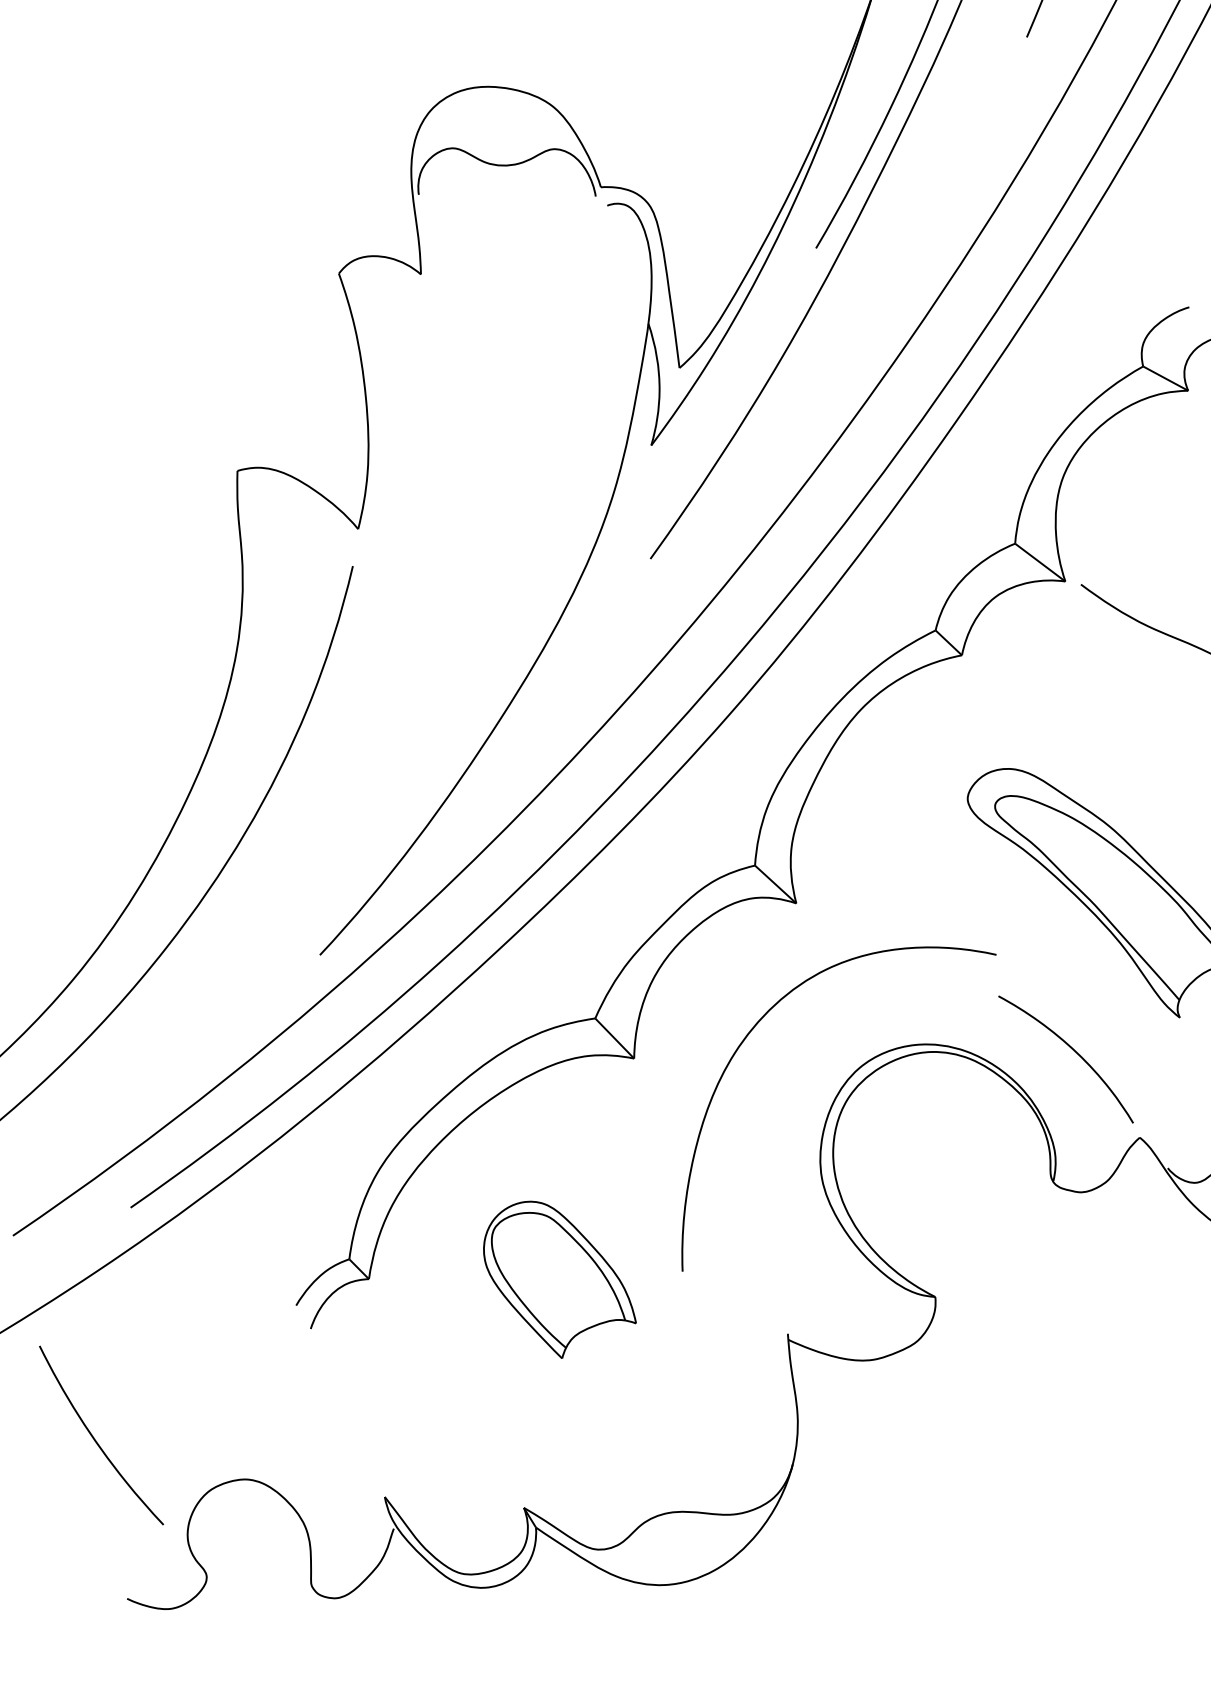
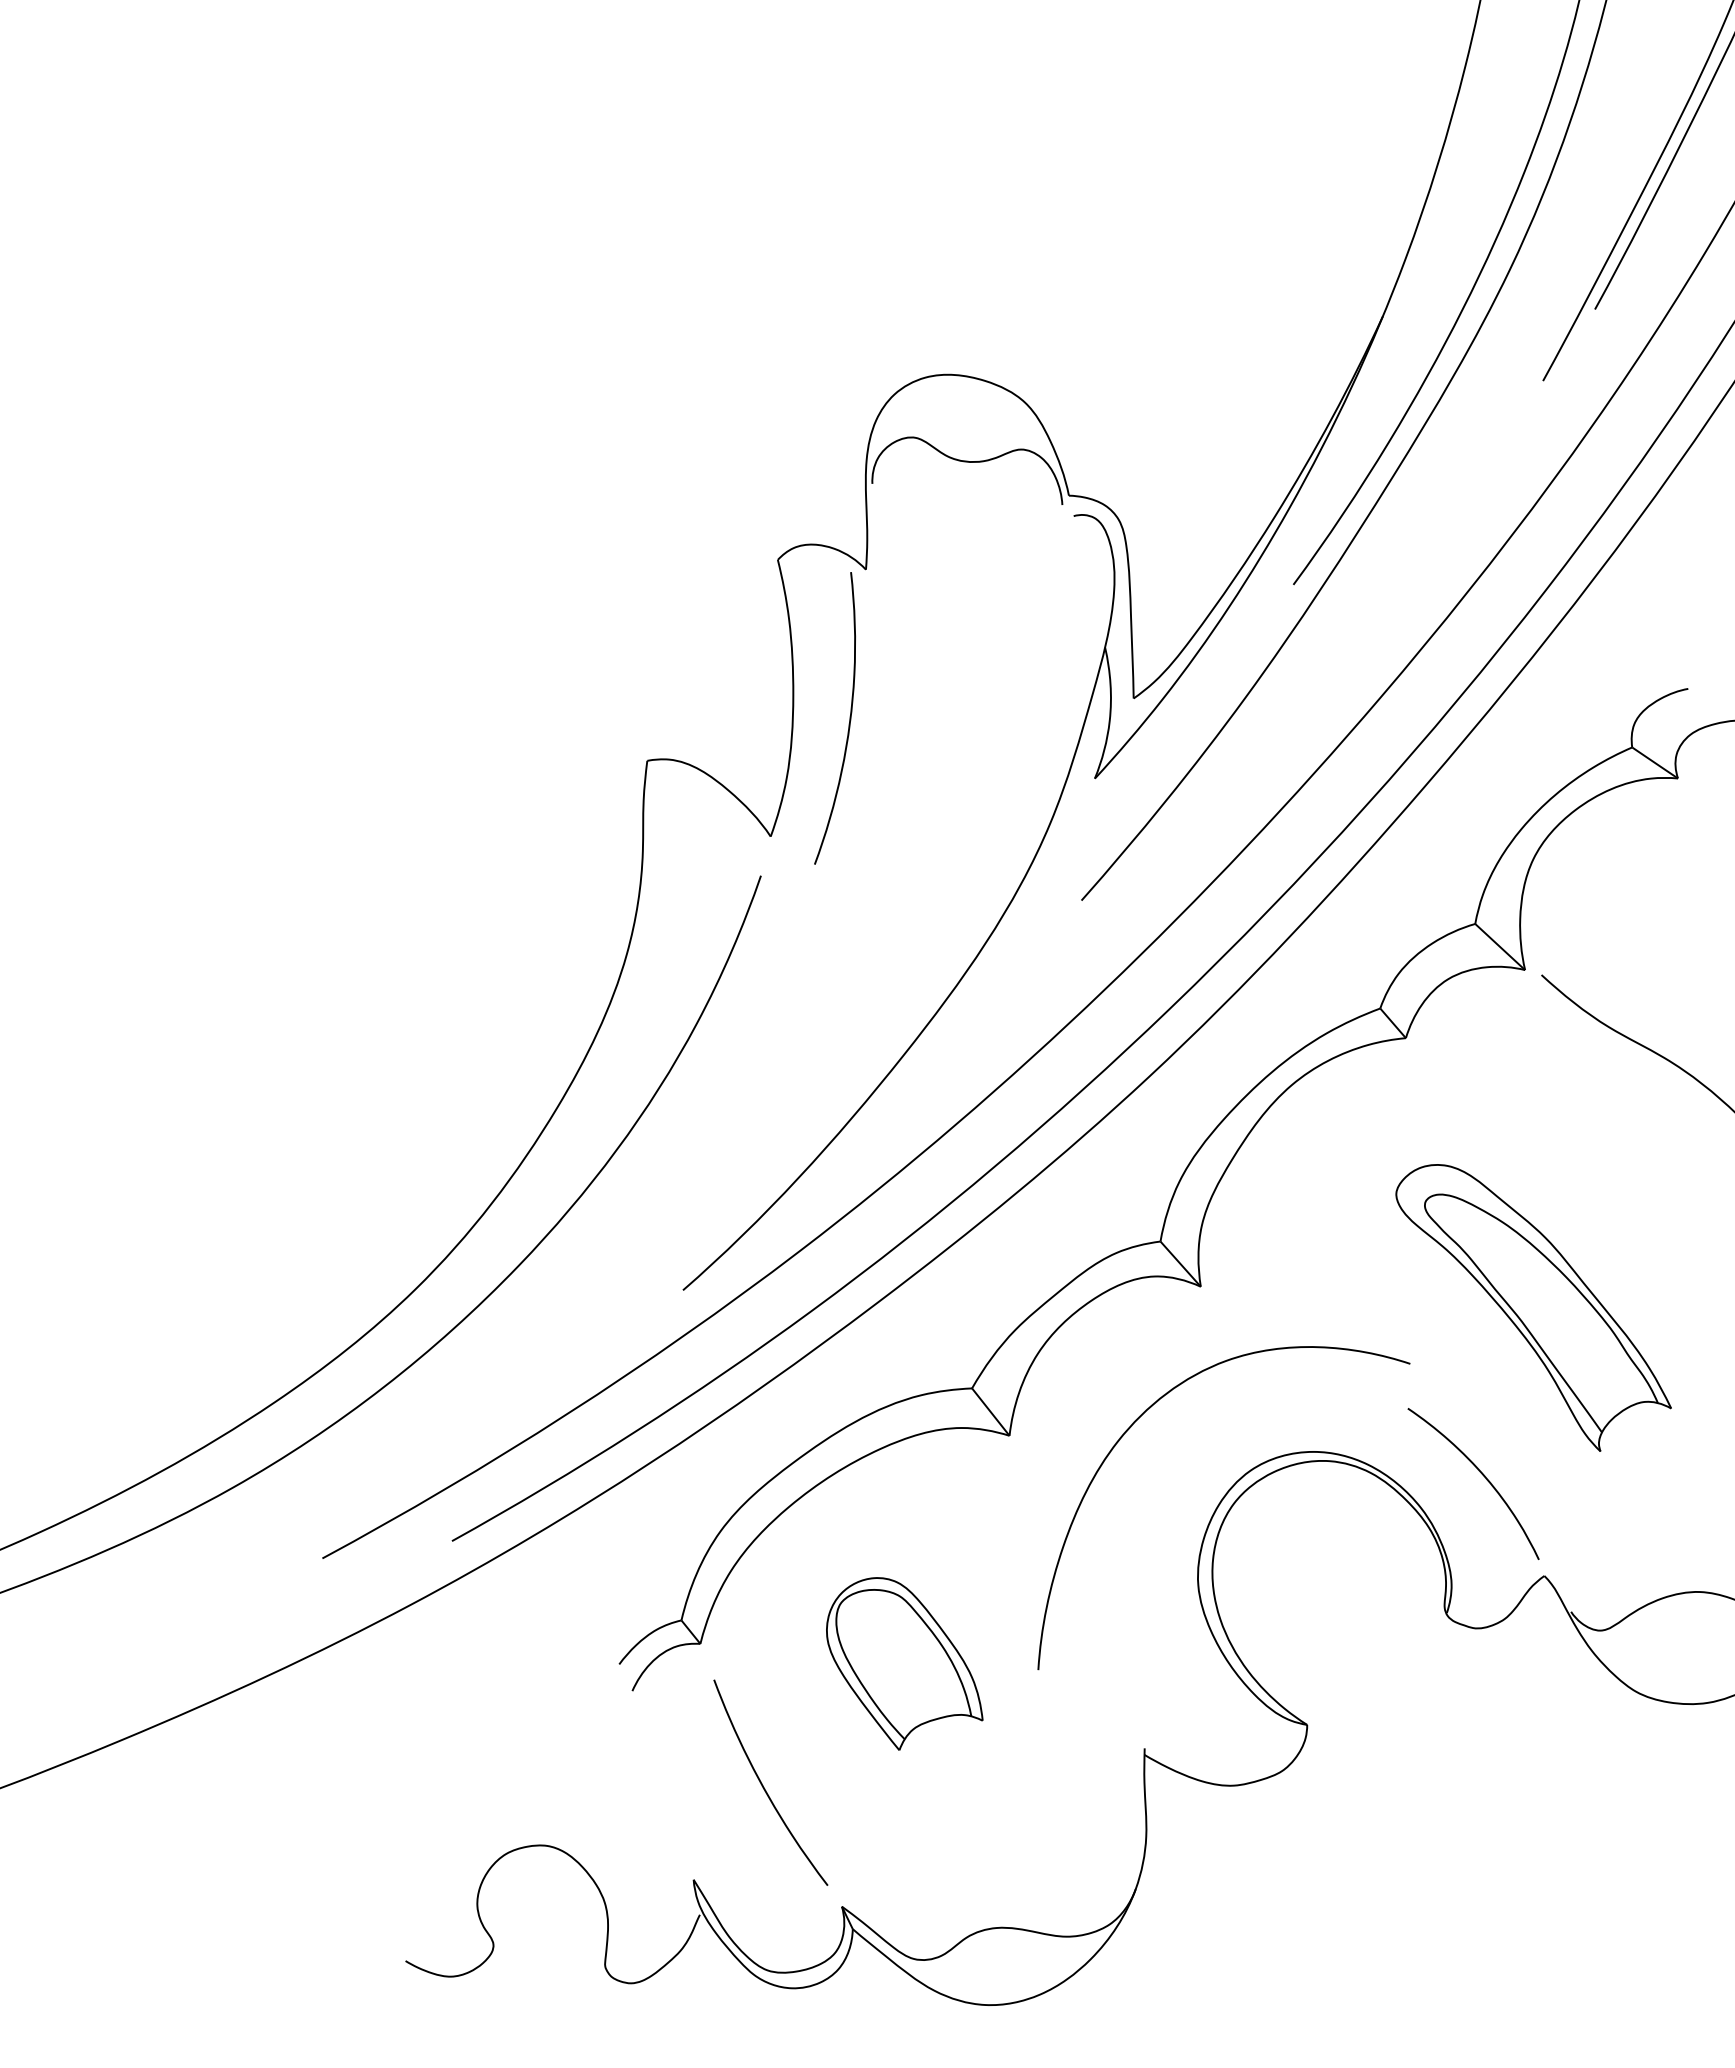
curve: (419, 417) -> (848, 723), added
curve: (95, 1438) -> (763, 1785), moved

